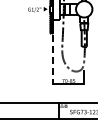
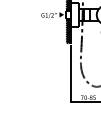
line: (53, 60) -> (70, 74), dashed -> solid

